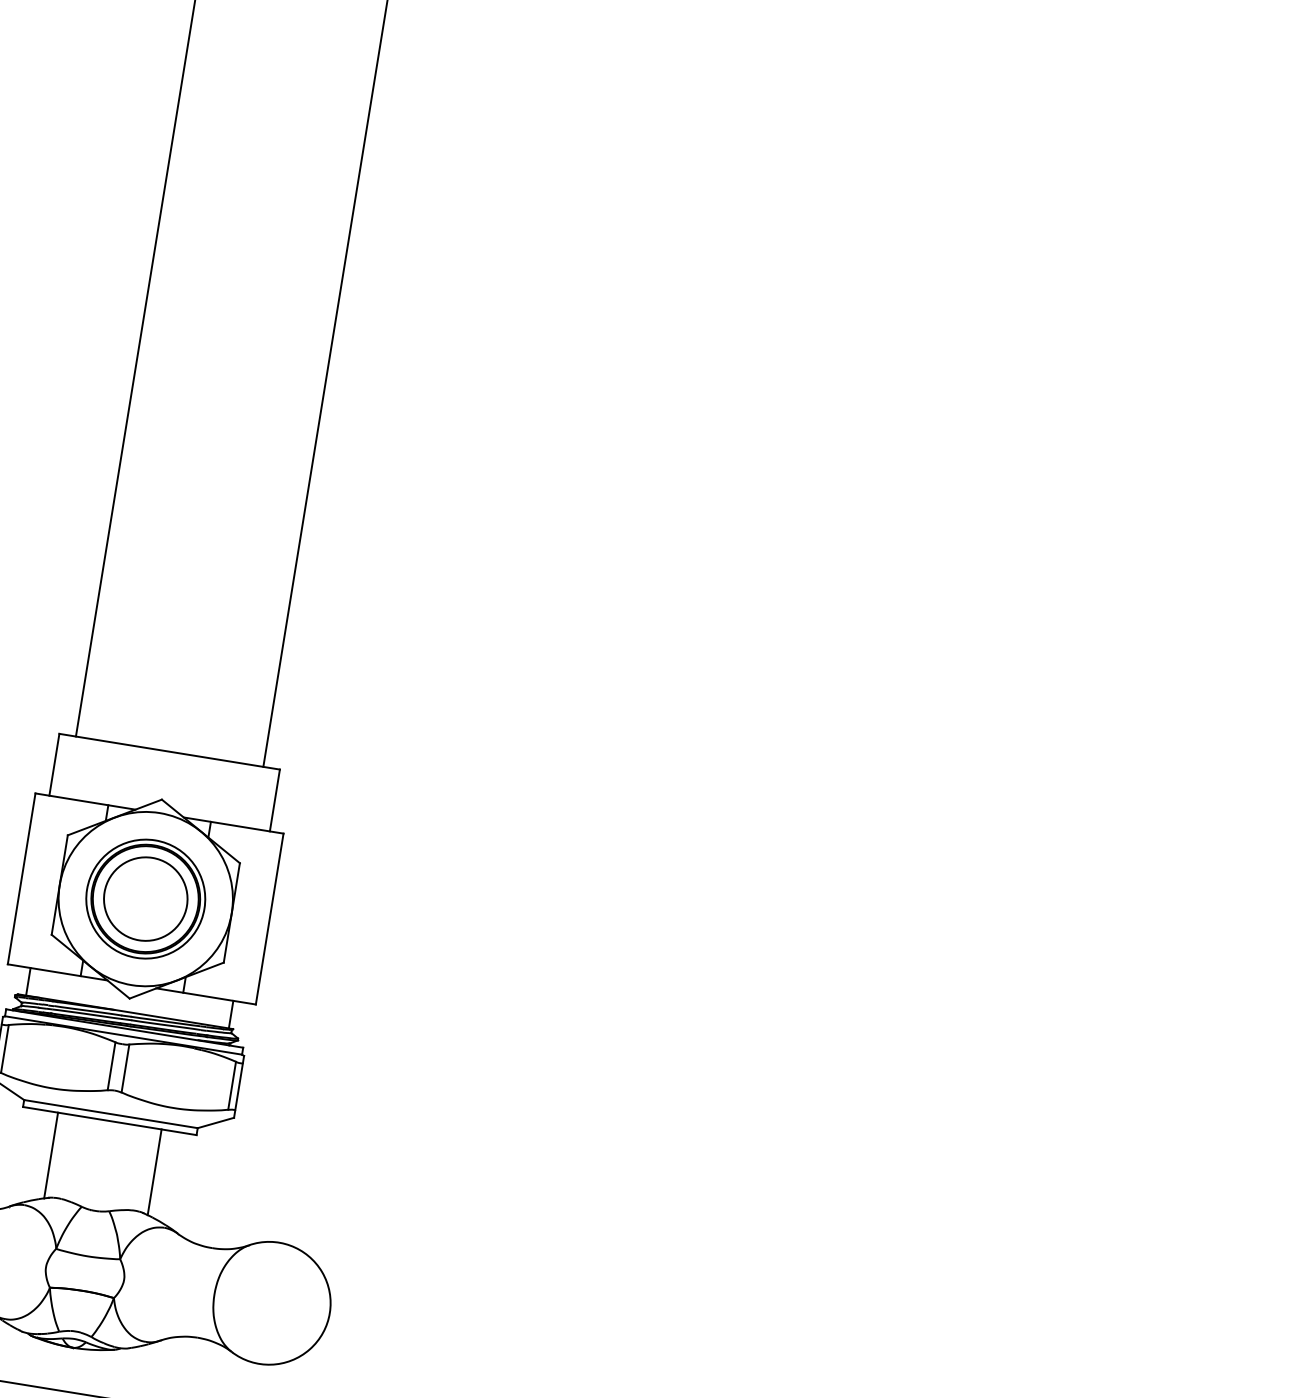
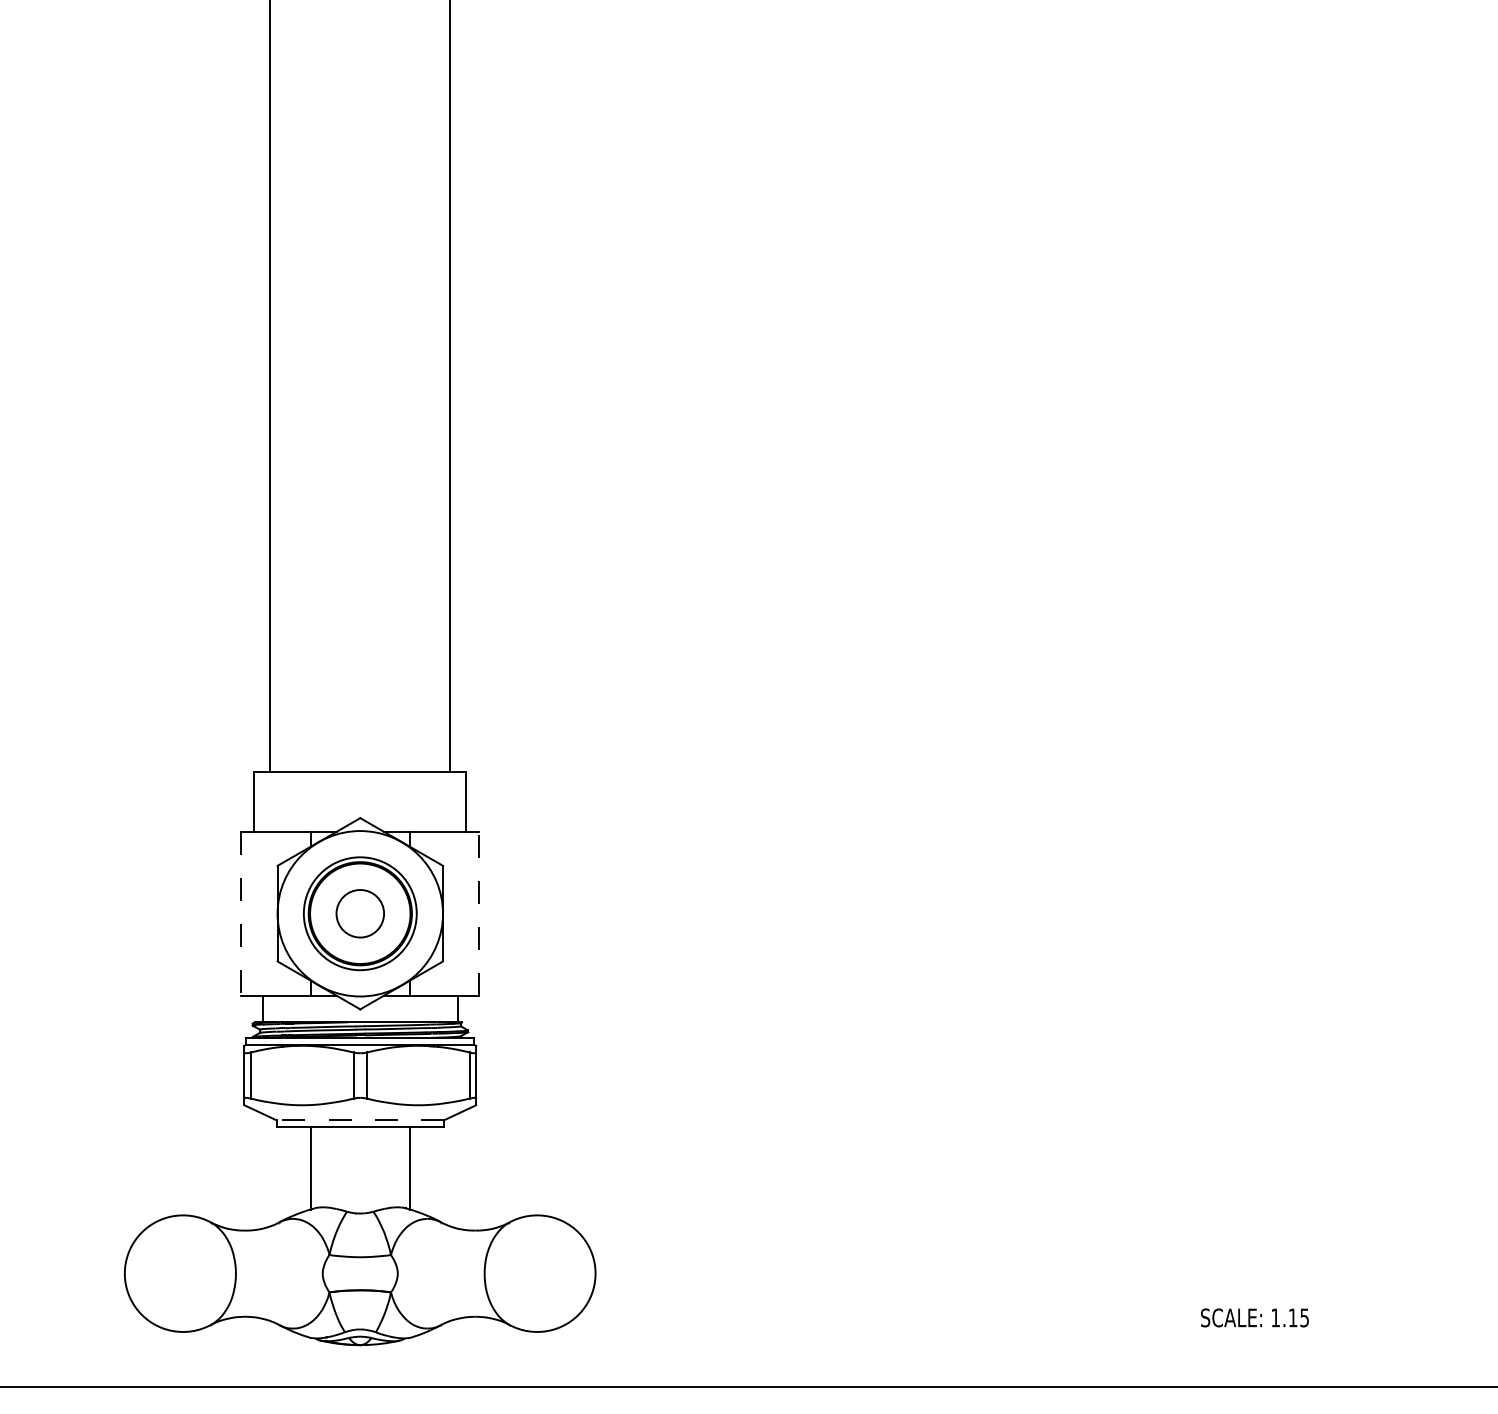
line: (21, 879) -> (240, 914), solid -> dashed
circle: (144, 898) -> (359, 913), size x0.6
line: (269, 918) -> (479, 913), solid -> dashed
line: (110, 1114) -> (359, 1120), solid -> dashed

